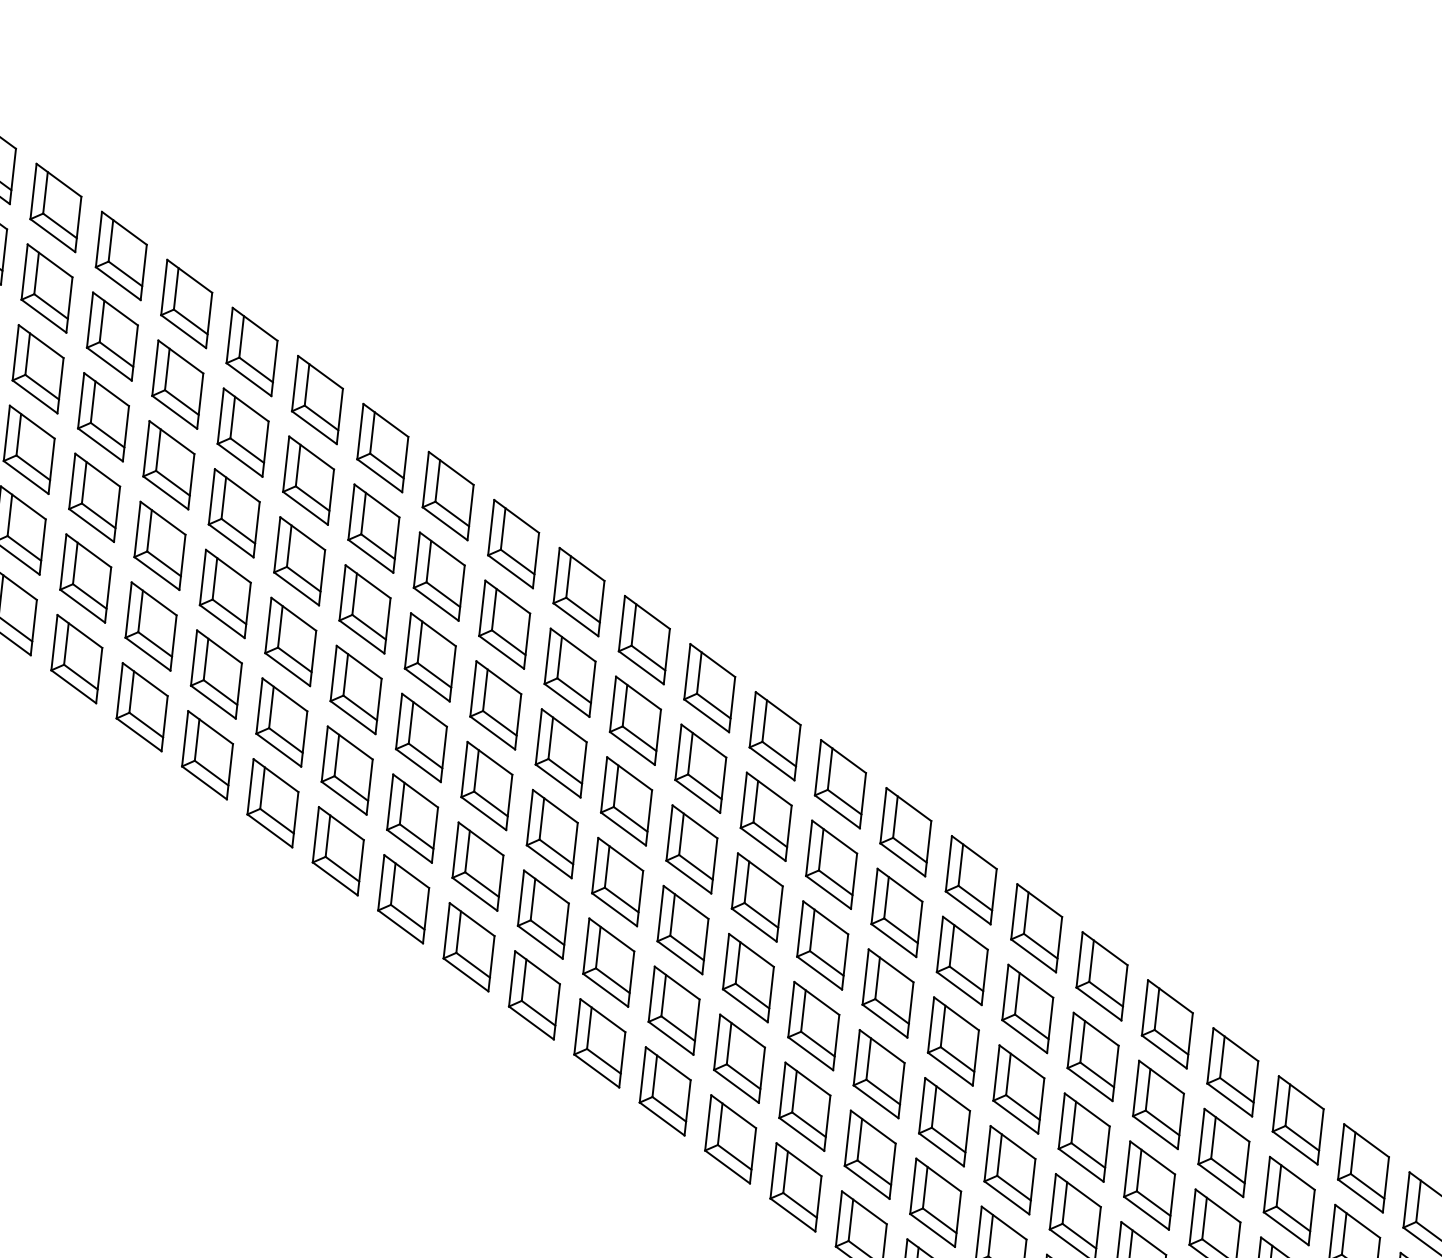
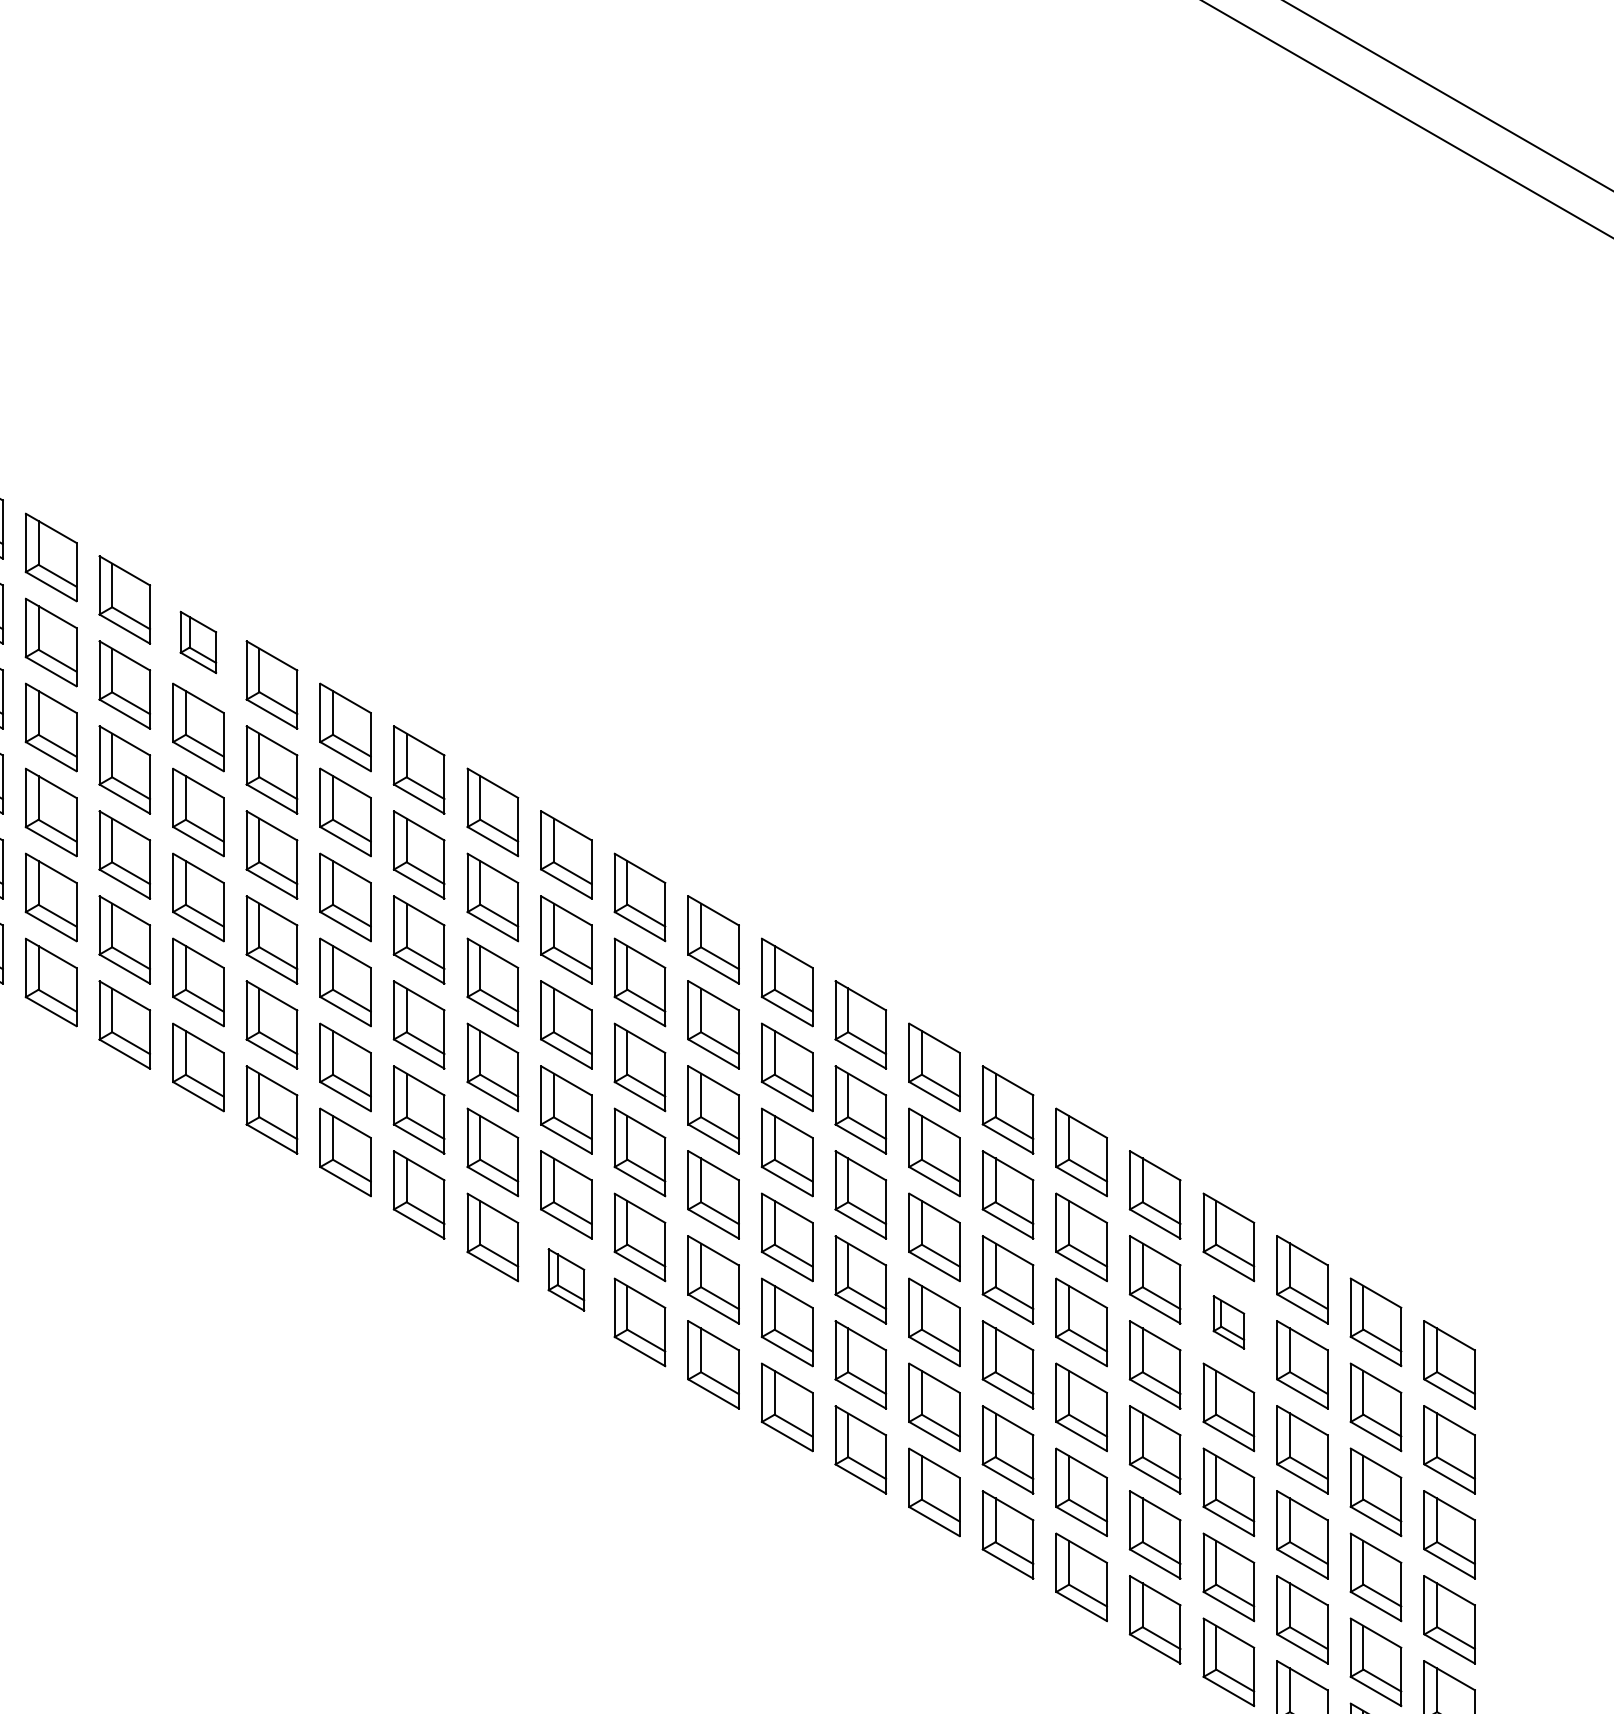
part: (317, 400) -> (198, 642), size x0.7
part: (599, 1042) -> (566, 1279), size x0.7
part: (1223, 1153) -> (1228, 1322), size x0.6

